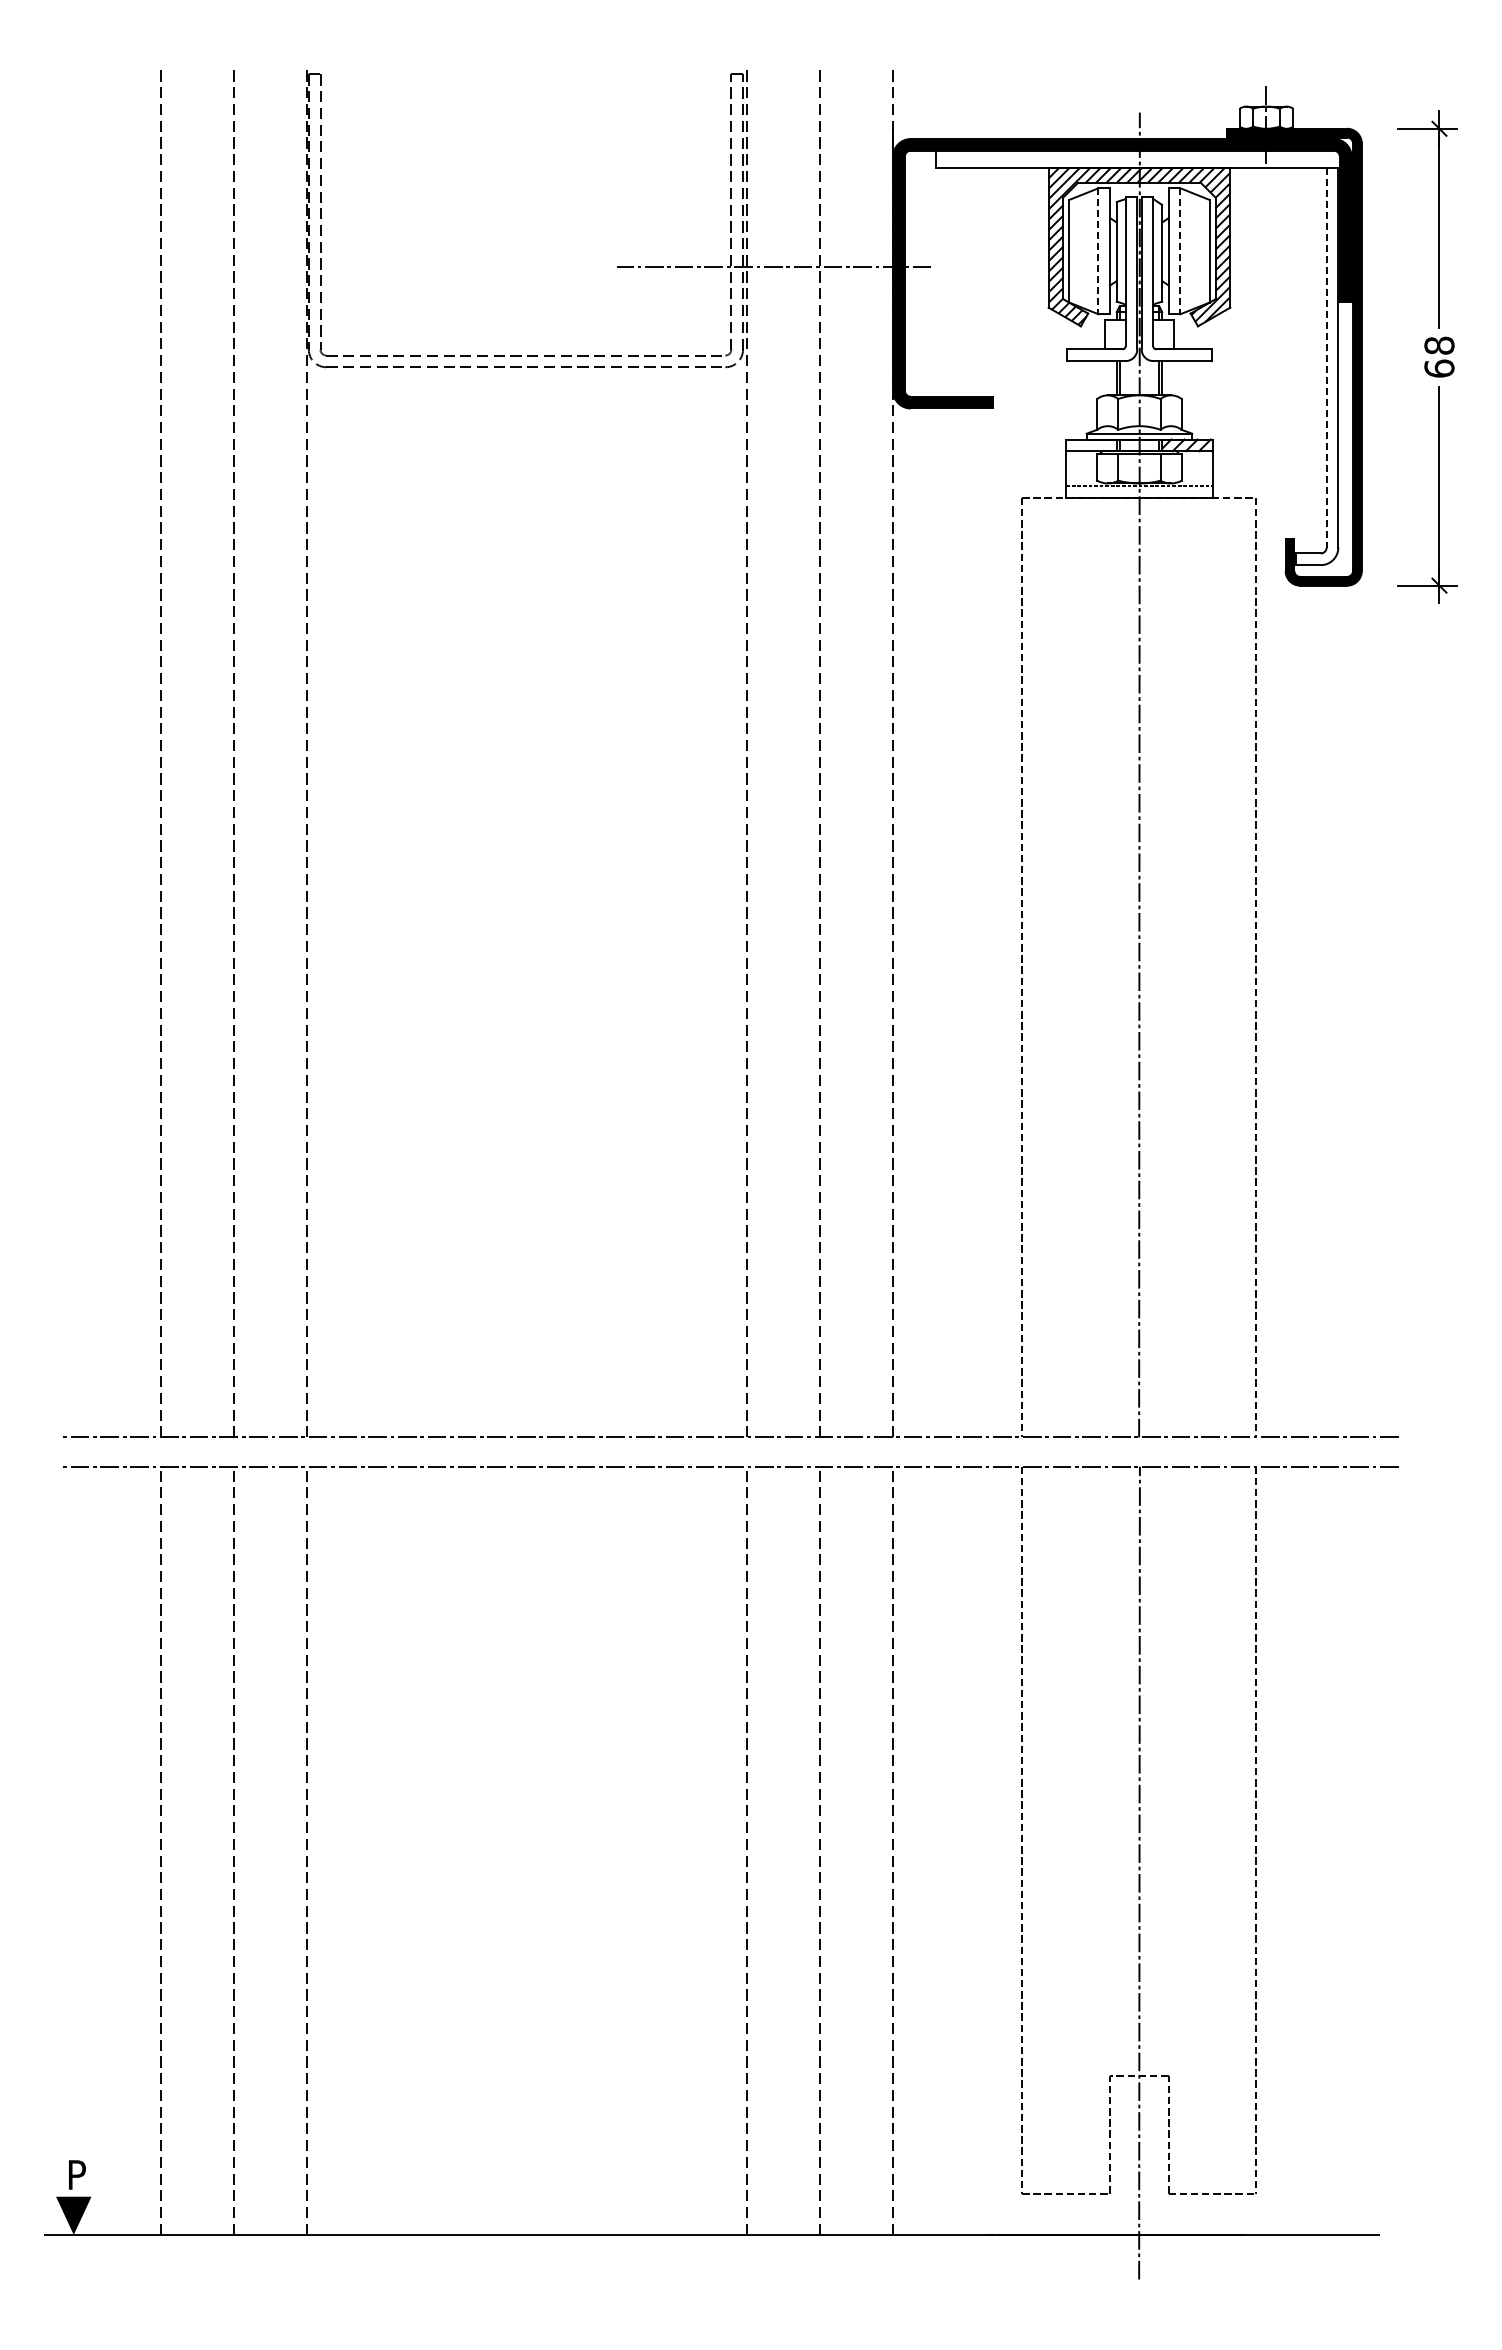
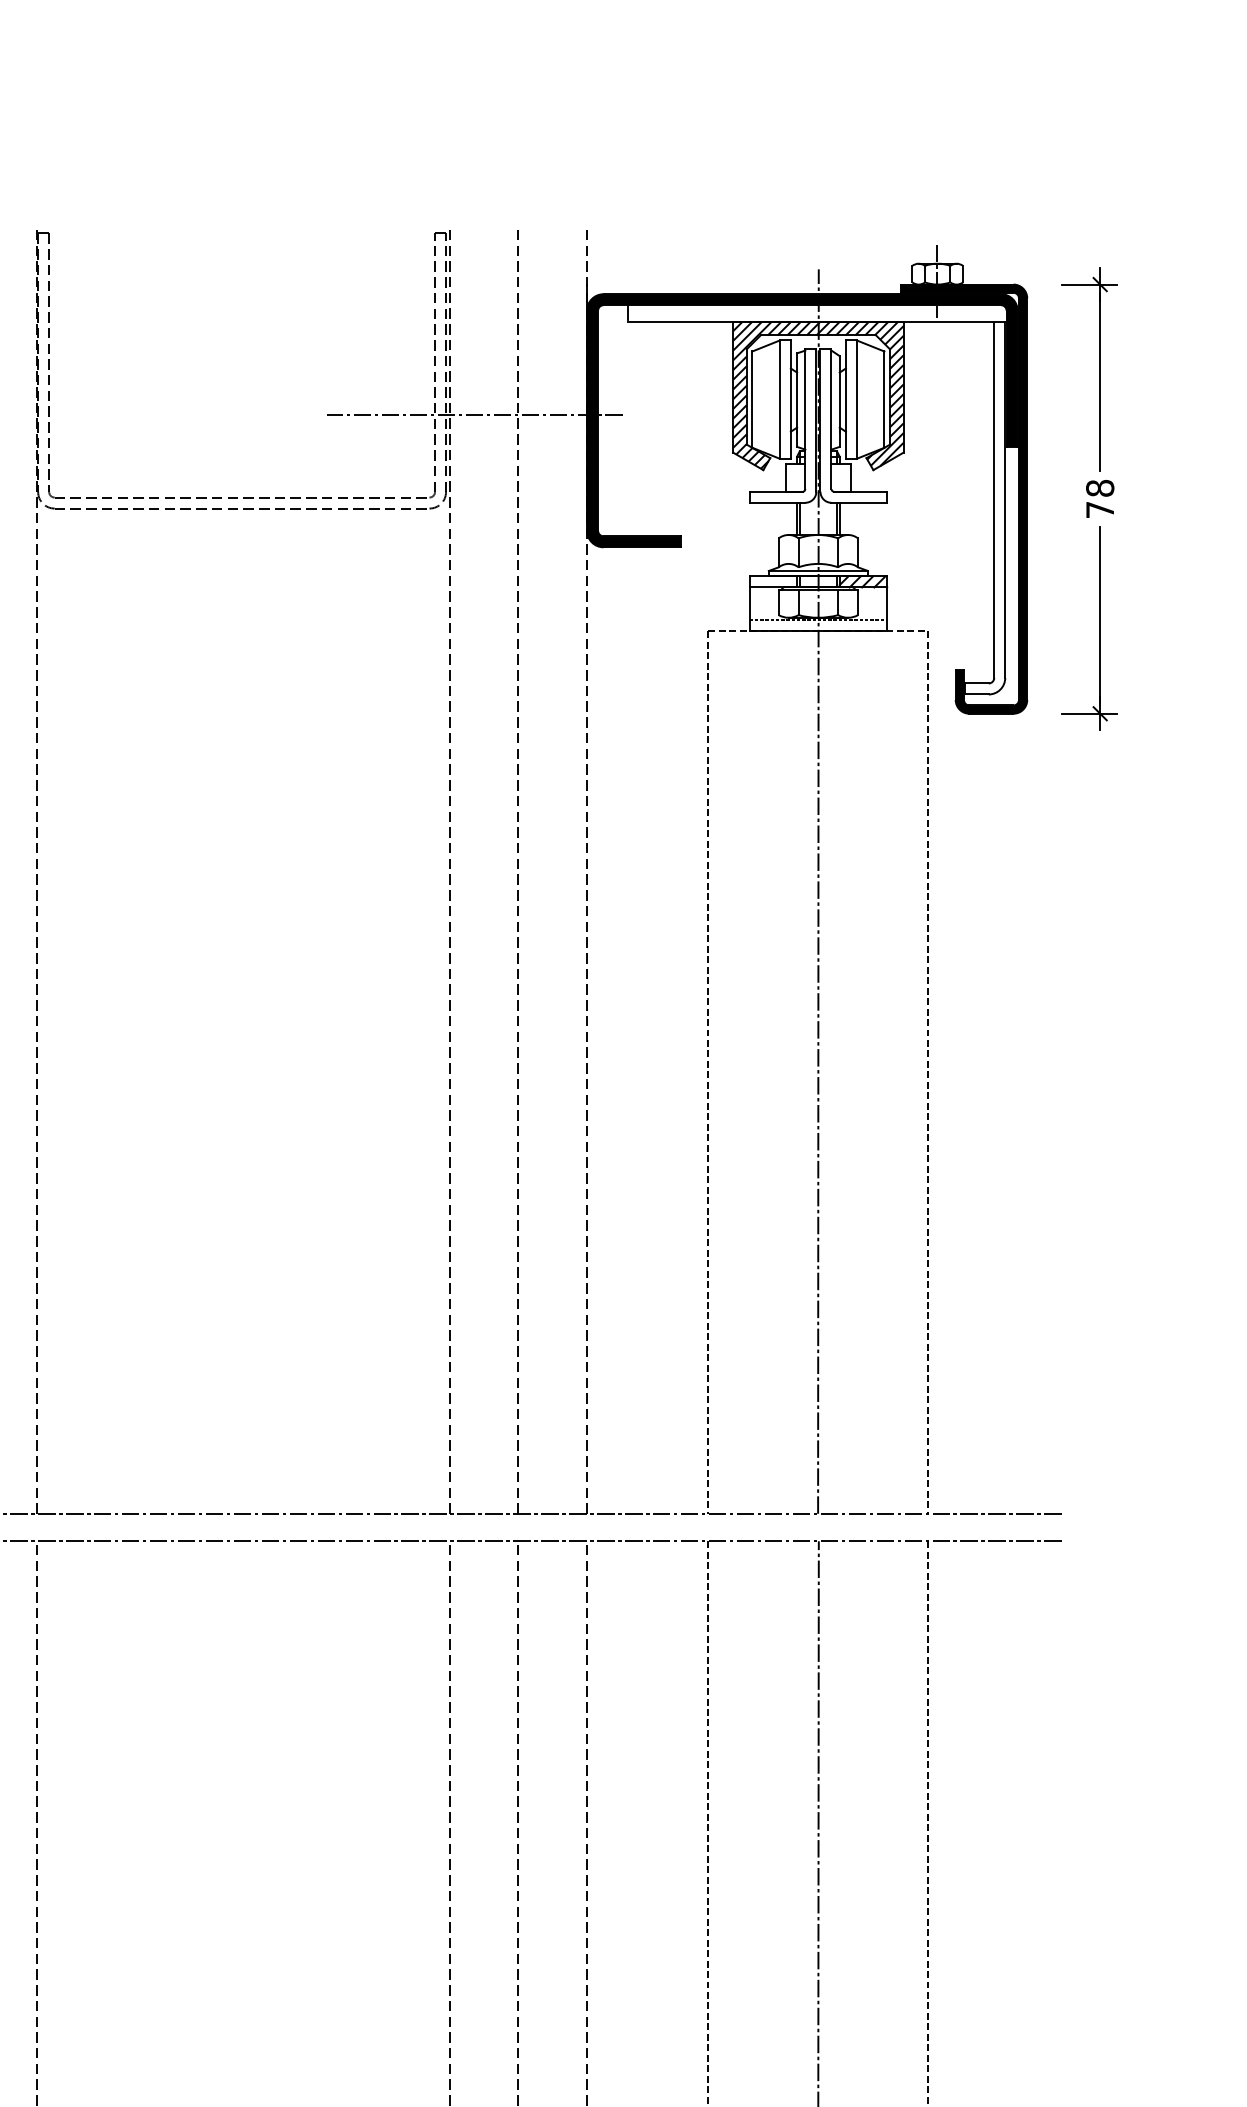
line: (1098, 251) -> (779, 399), dashed -> solid
line: (1180, 251) -> (856, 399), dashed -> solid
line: (1326, 357) -> (994, 499), dashed -> solid
text: (1439, 368) -> (1100, 509), 68 -> 78

